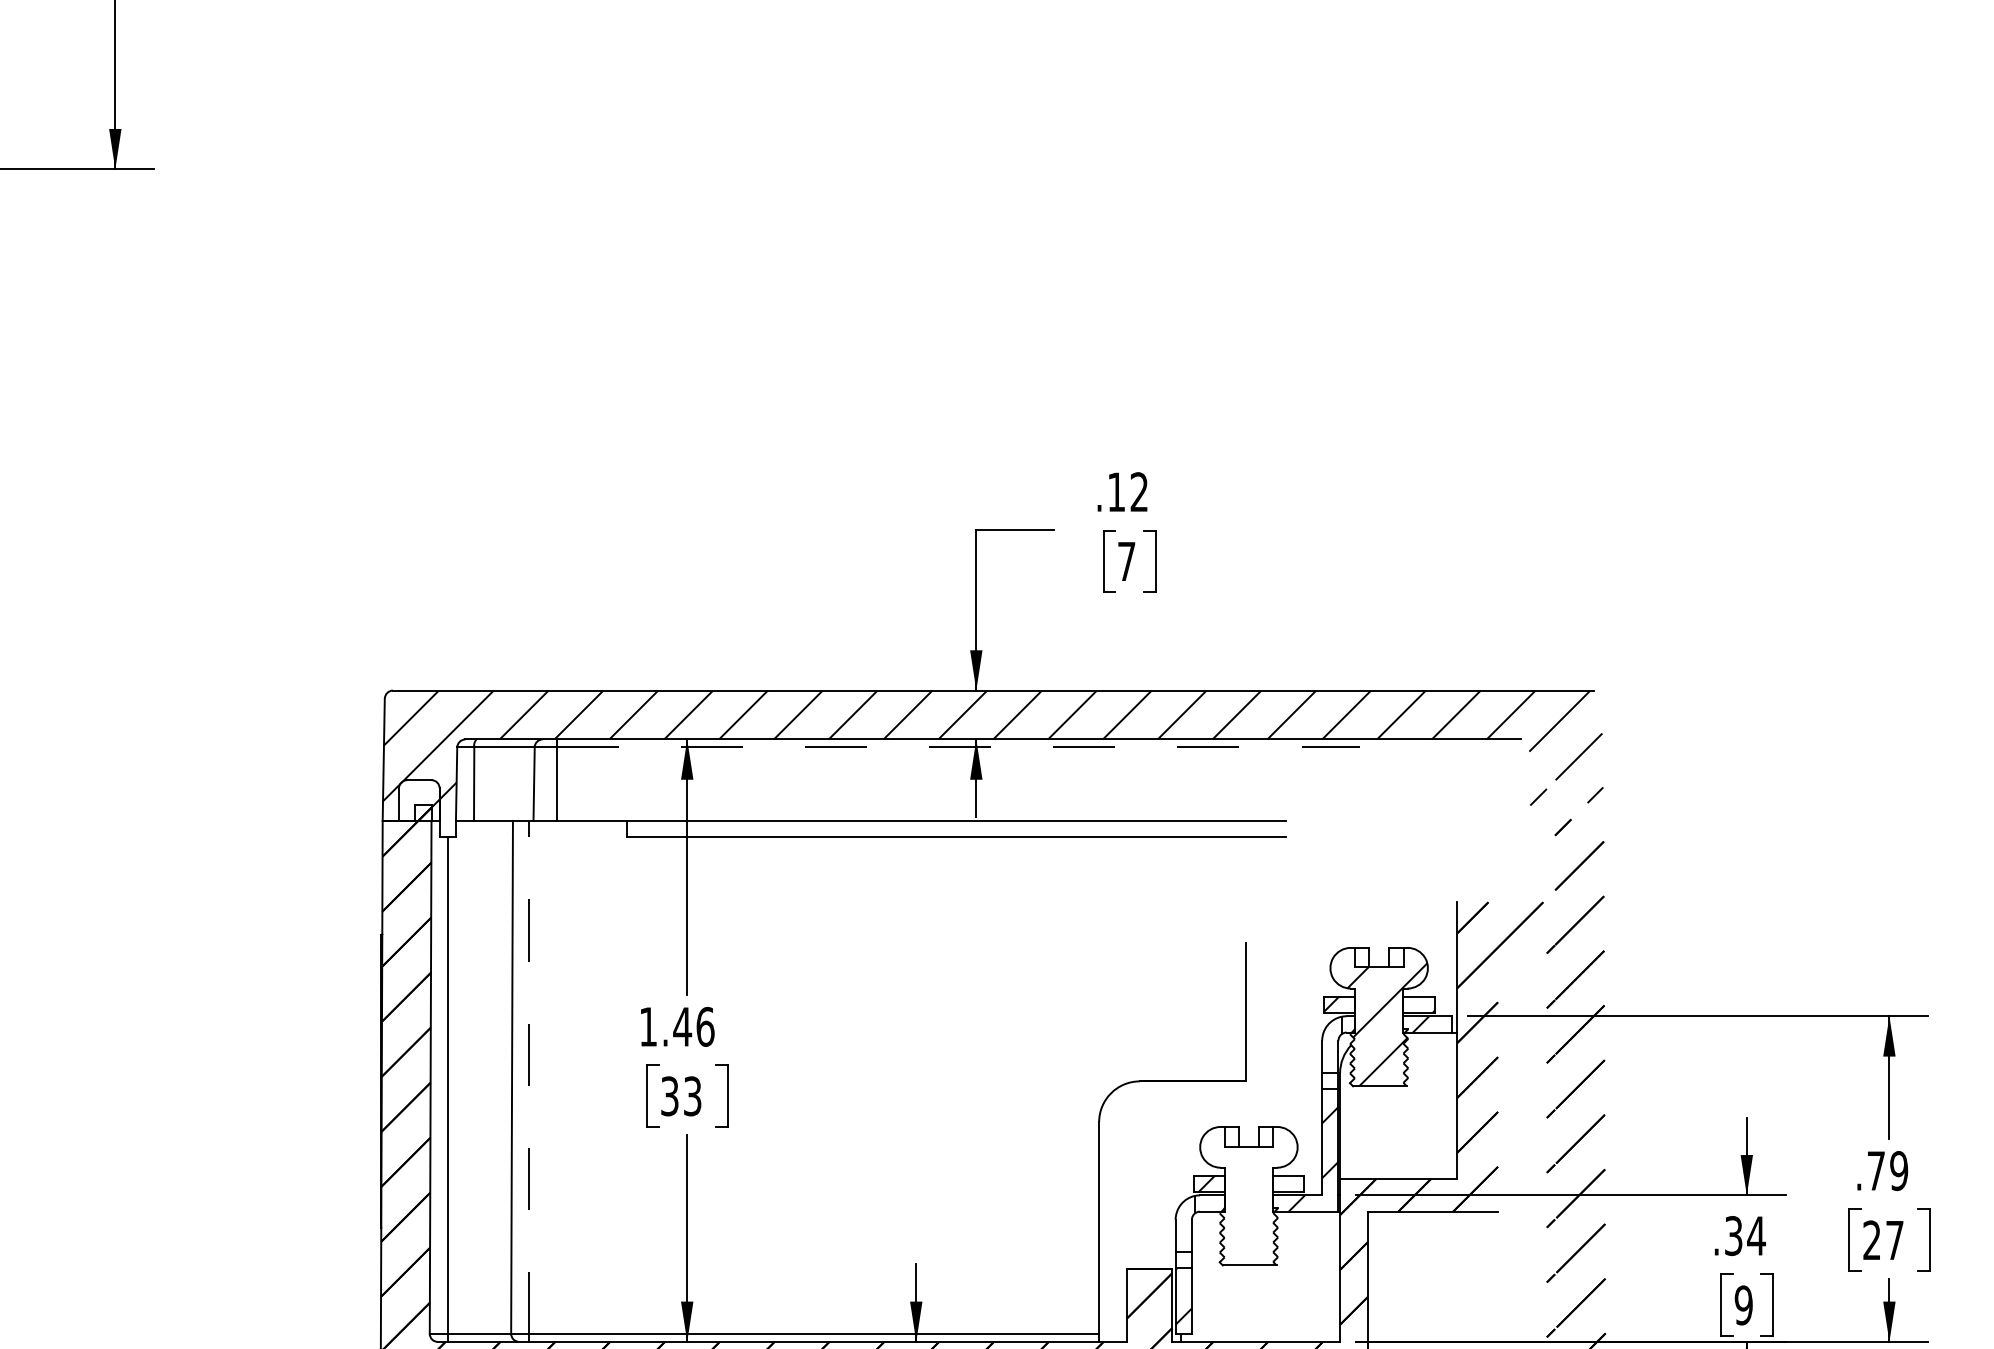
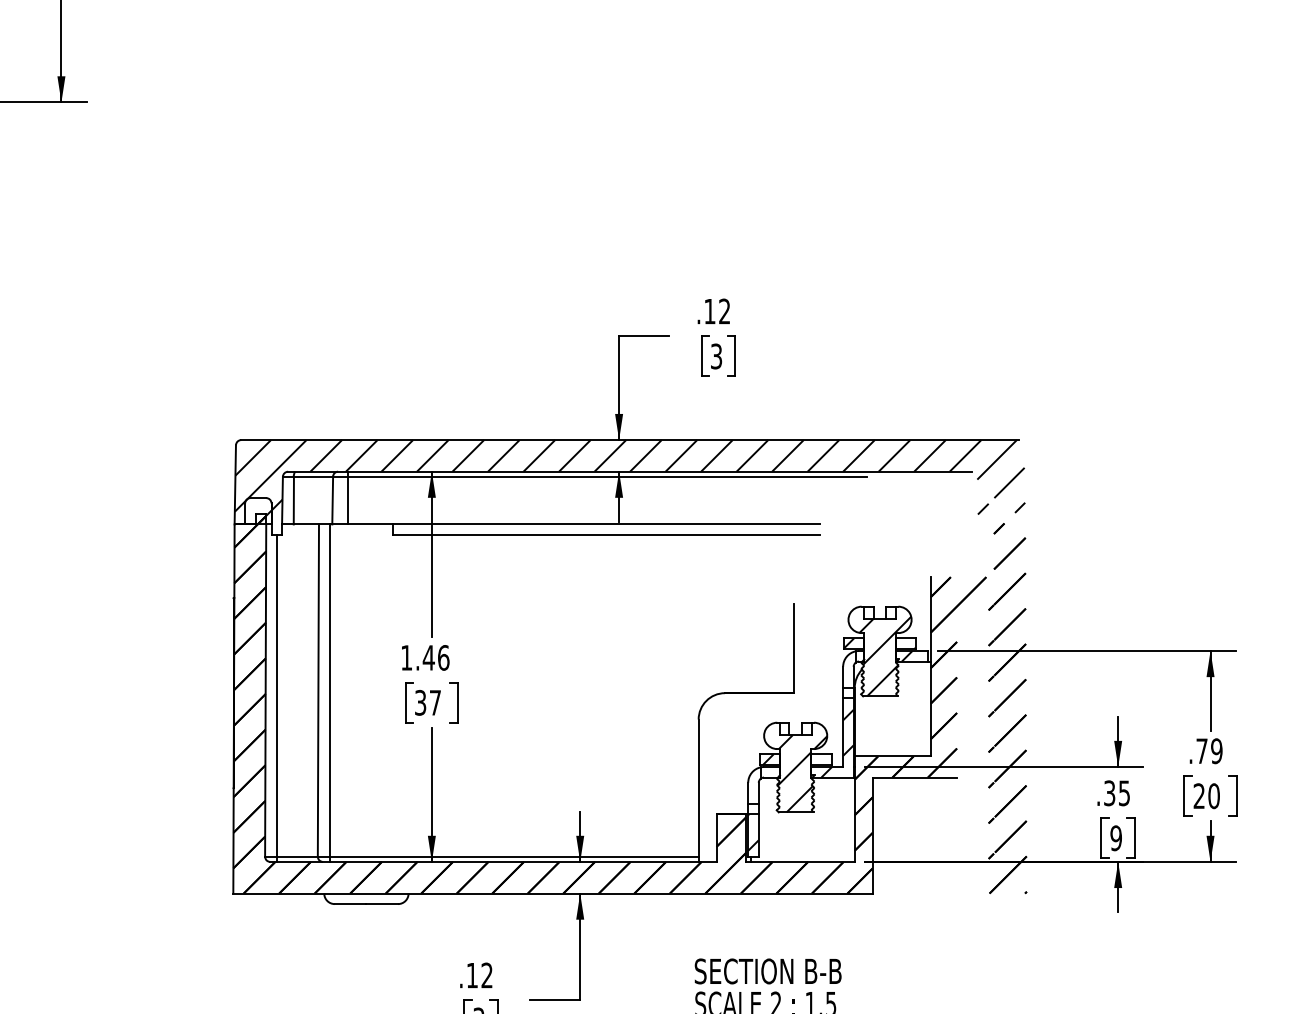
text: (1126, 561) -> (716, 356), 7 -> 3
line: (958, 746) -> (607, 476), dashed -> solid
line: (529, 1077) -> (329, 690), dashed -> solid
text: (691, 1095) -> (434, 702), 33 -> 37
hatch: (1259, 1205) -> (802, 773), added
text: (1756, 1236) -> (1124, 793), .34 -> .35
text: (1893, 1240) -> (1213, 796), 27 -> 20

